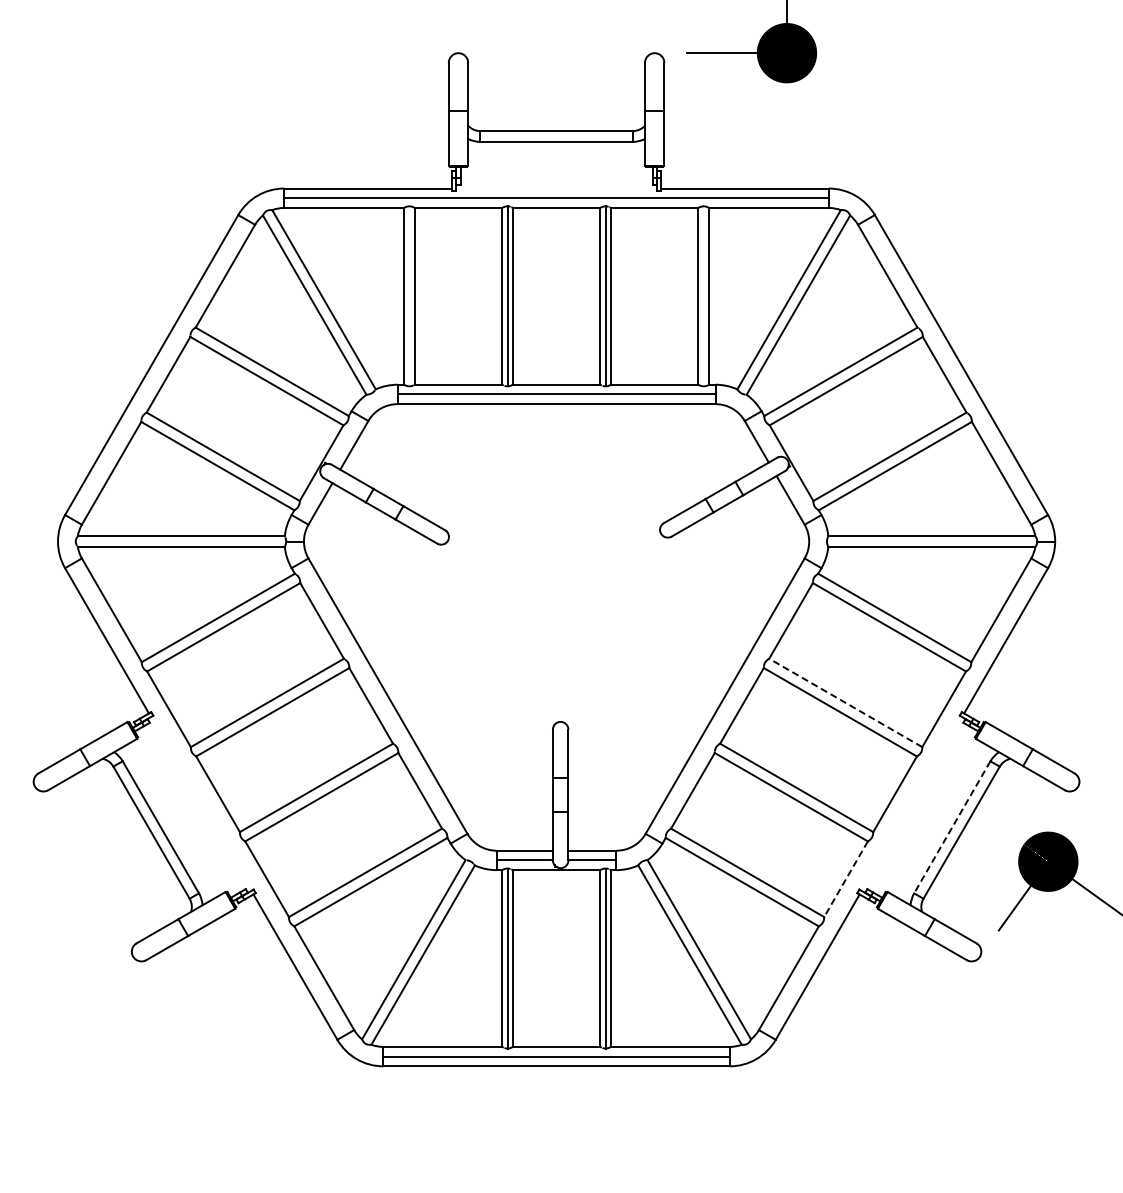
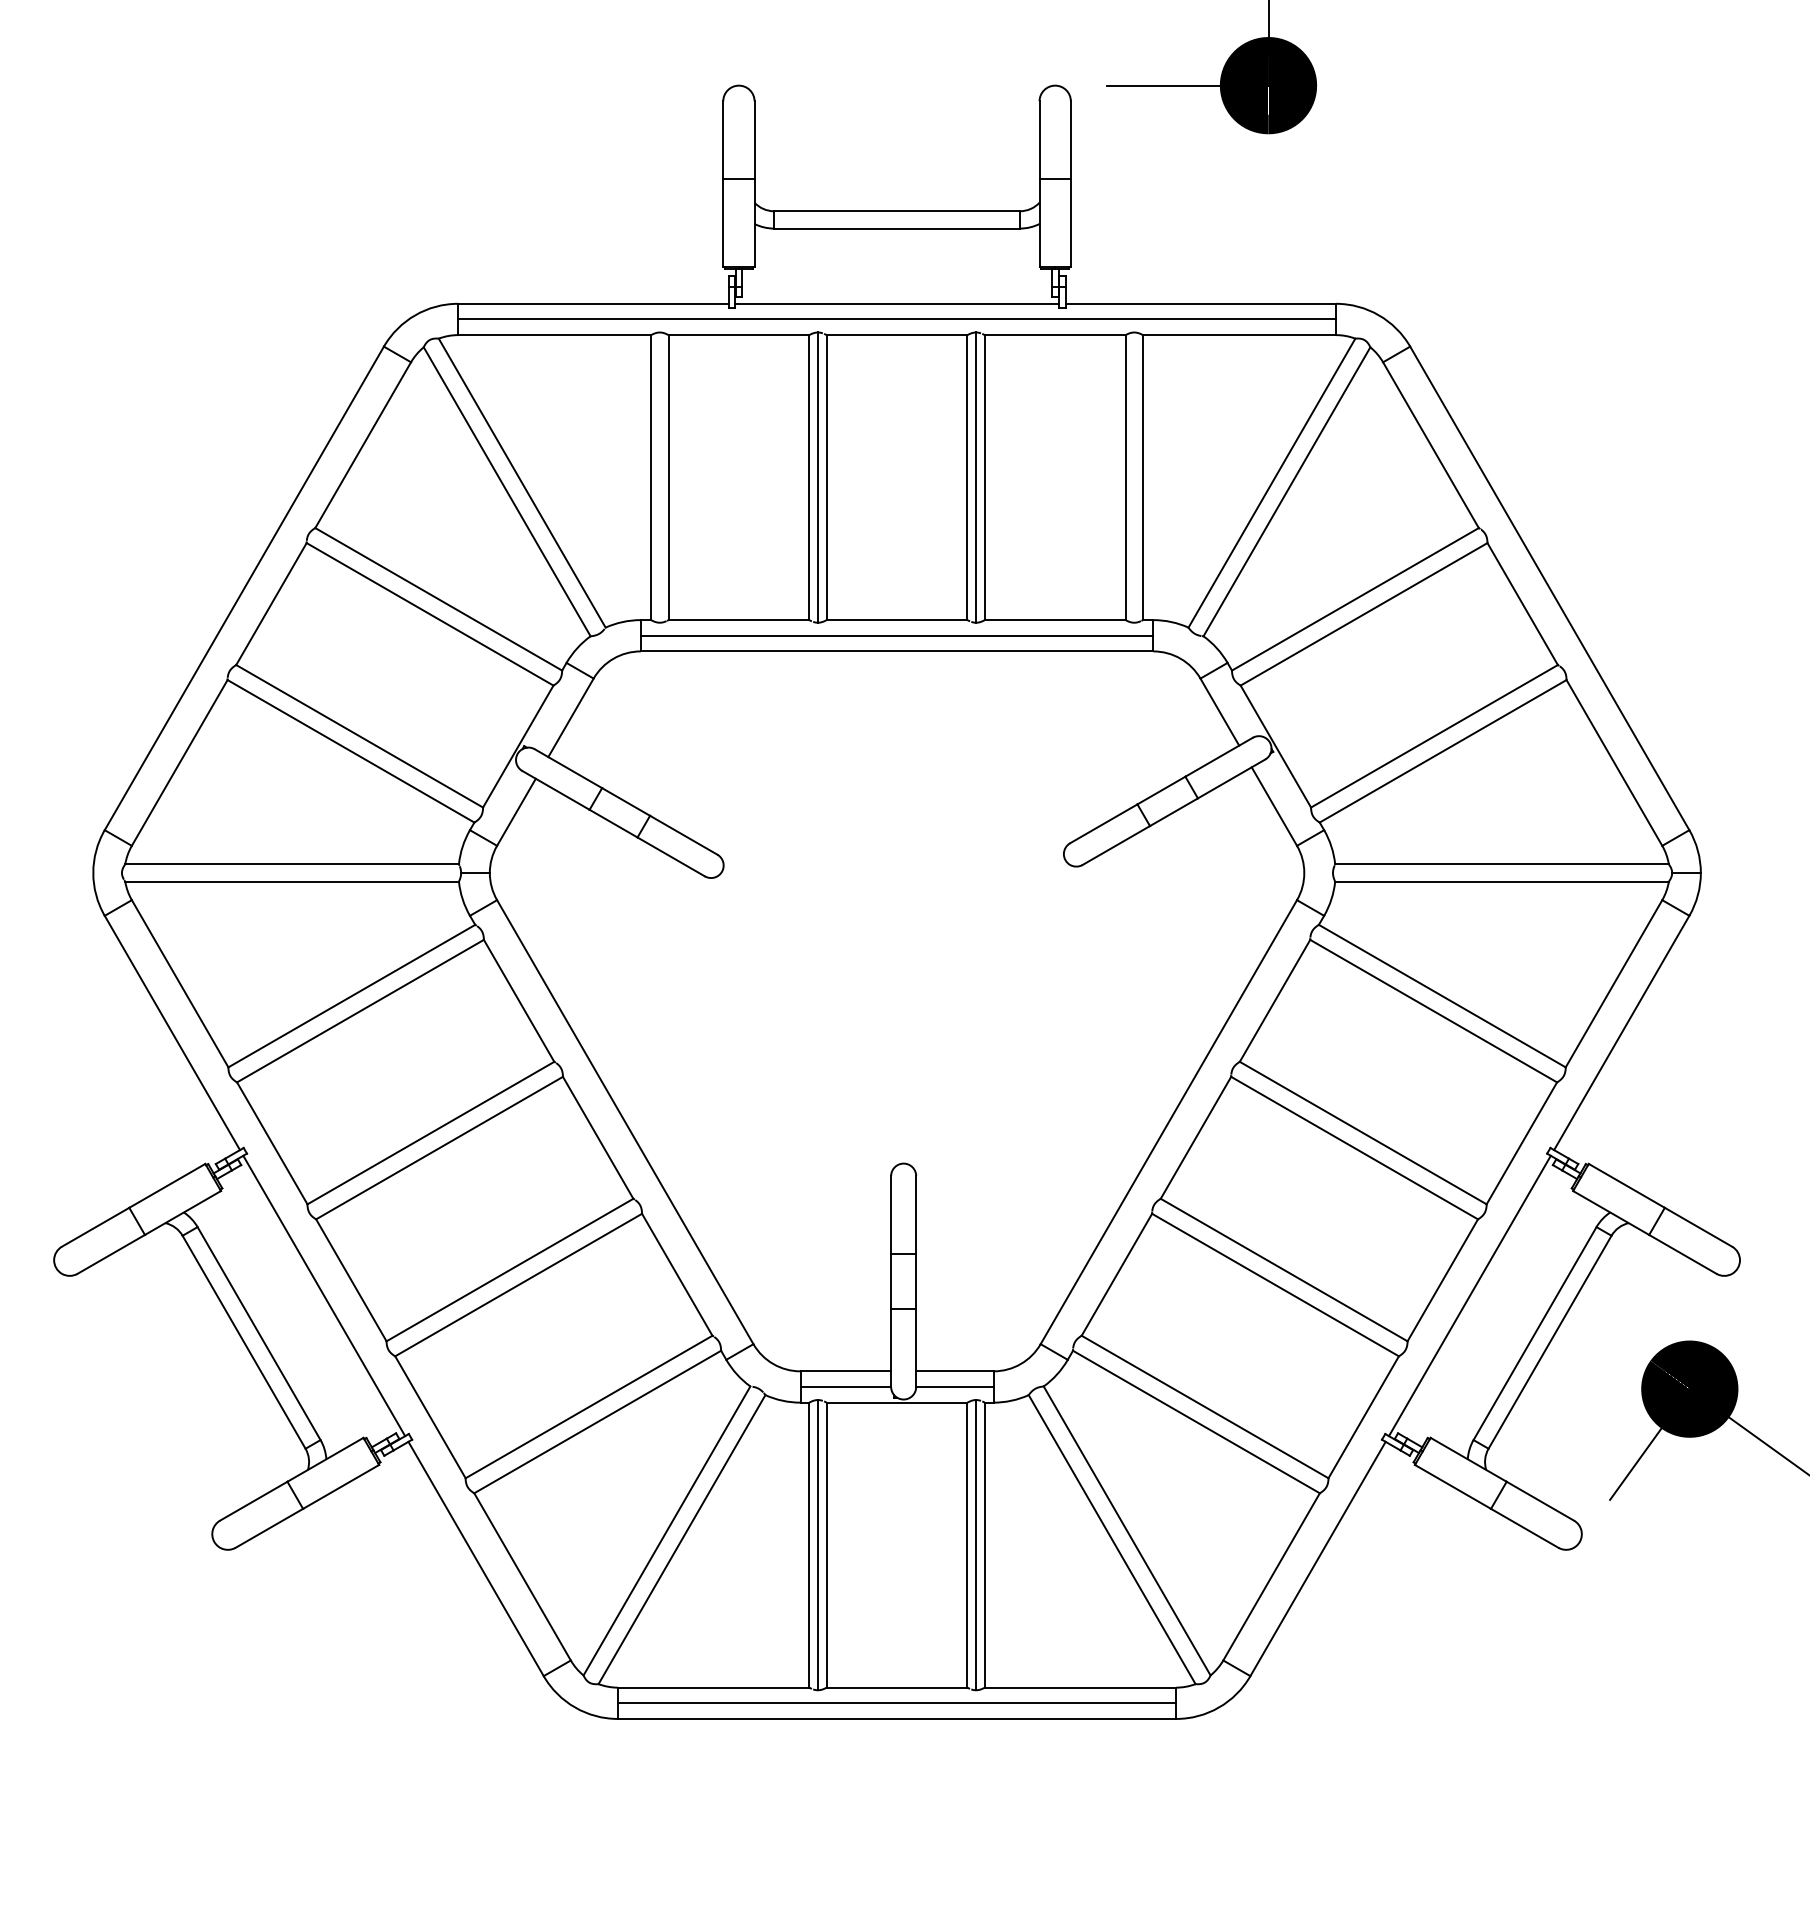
line: (556, 188) -> (896, 303), added
line: (845, 702) -> (1362, 1132), dashed -> solid
line: (201, 803) -> (324, 1295), added
line: (911, 803) -> (1469, 1295), added
line: (952, 827) -> (1535, 1333), dashed -> solid
line: (846, 879) -> (1364, 1417), dashed -> solid

